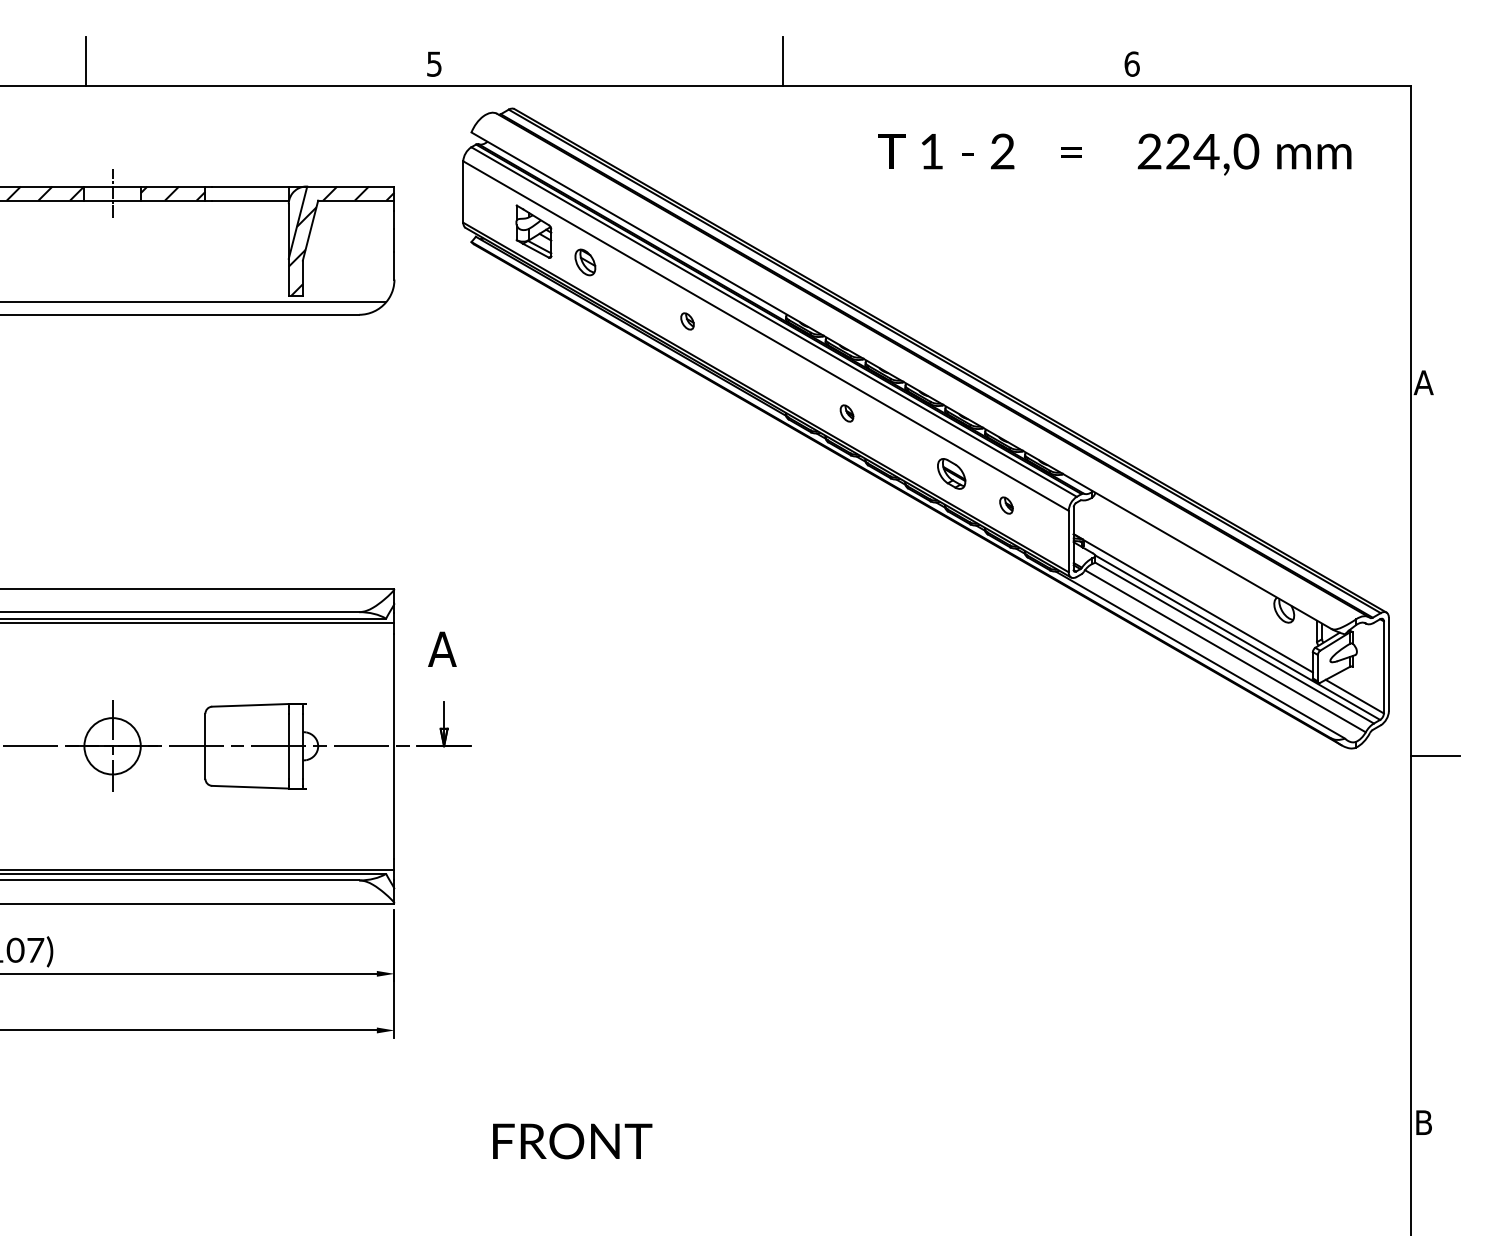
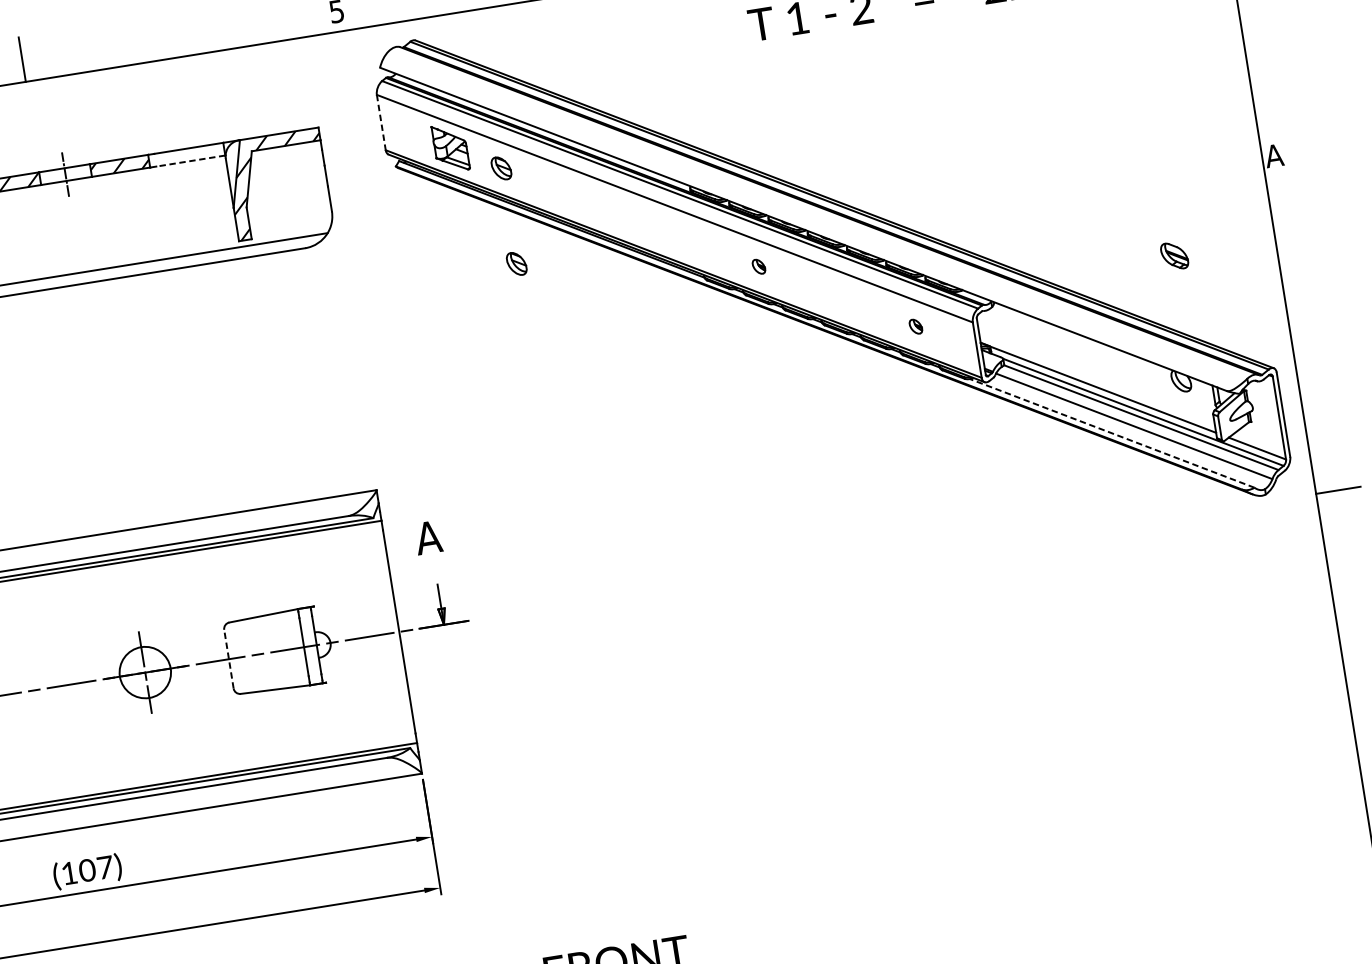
line: (463, 192) -> (381, 122), solid -> dashed
line: (250, 200) -> (190, 160), solid -> dashed
part: (687, 321) -> (602, 206), removed
part: (585, 368) -> (516, 263), added
part: (951, 473) -> (1174, 255), moved
line: (1200, 655) -> (1112, 433), solid -> dashed
line: (205, 746) -> (229, 659), solid -> dashed

